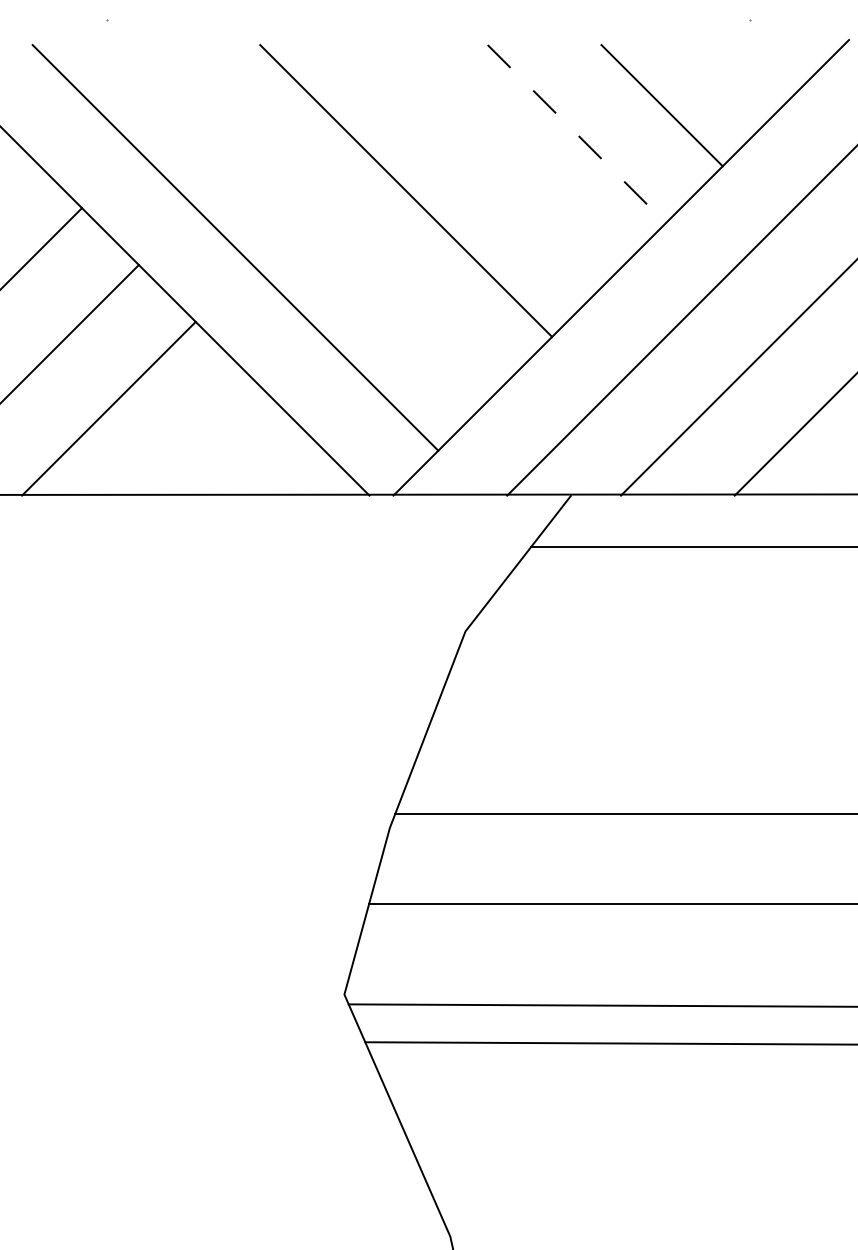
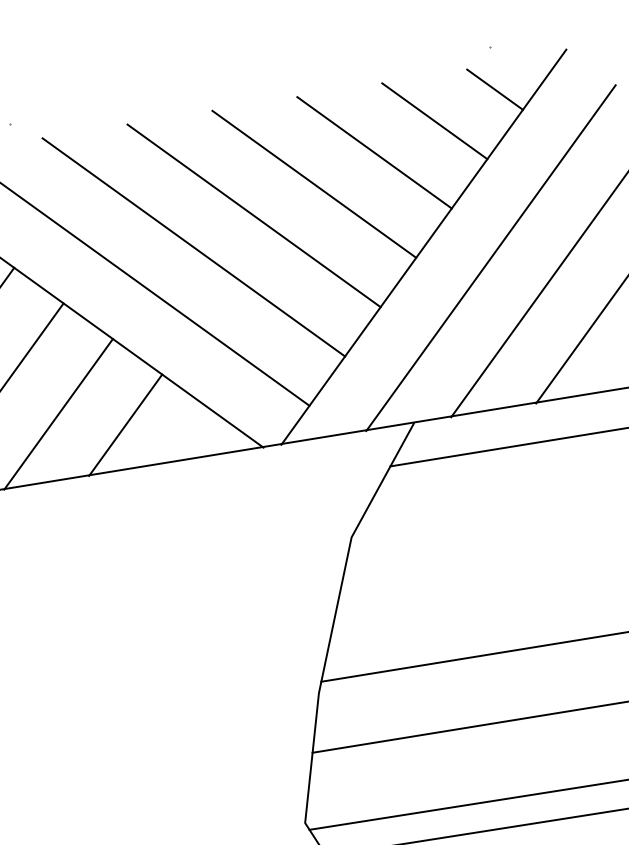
line: (747, 77) -> (495, 89), added
line: (576, 134) -> (374, 153), dashed -> solid
line: (490, 162) -> (313, 184), added
line: (320, 219) -> (193, 247), added
line: (193, 436) -> (125, 424), added

